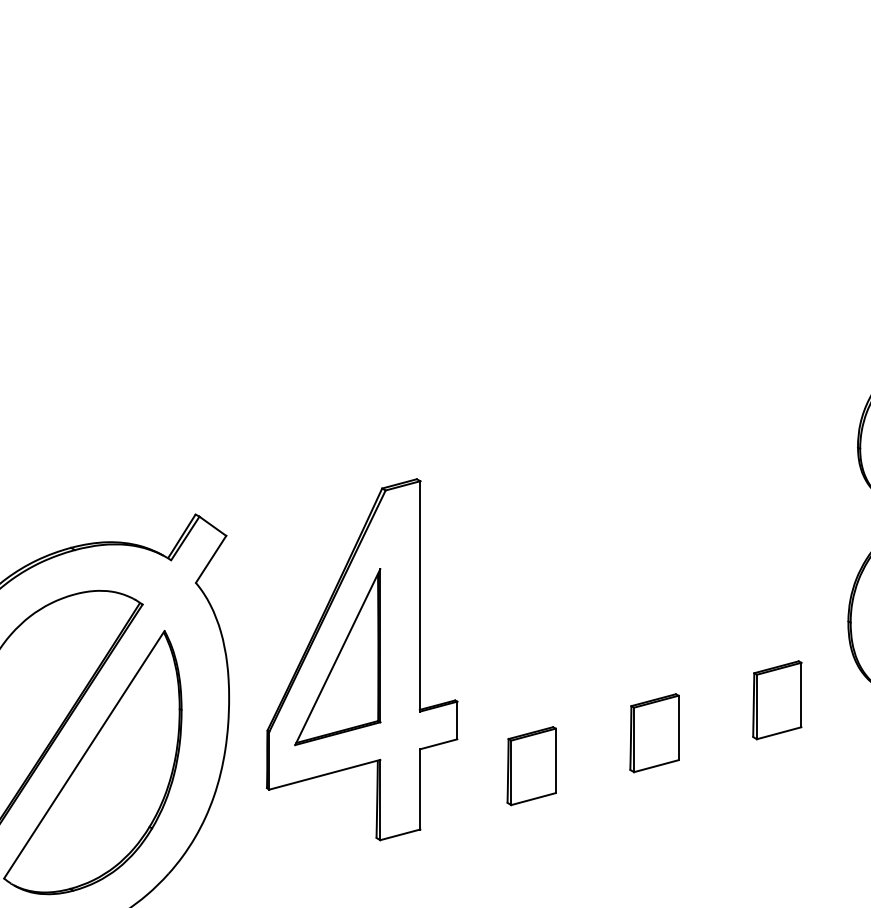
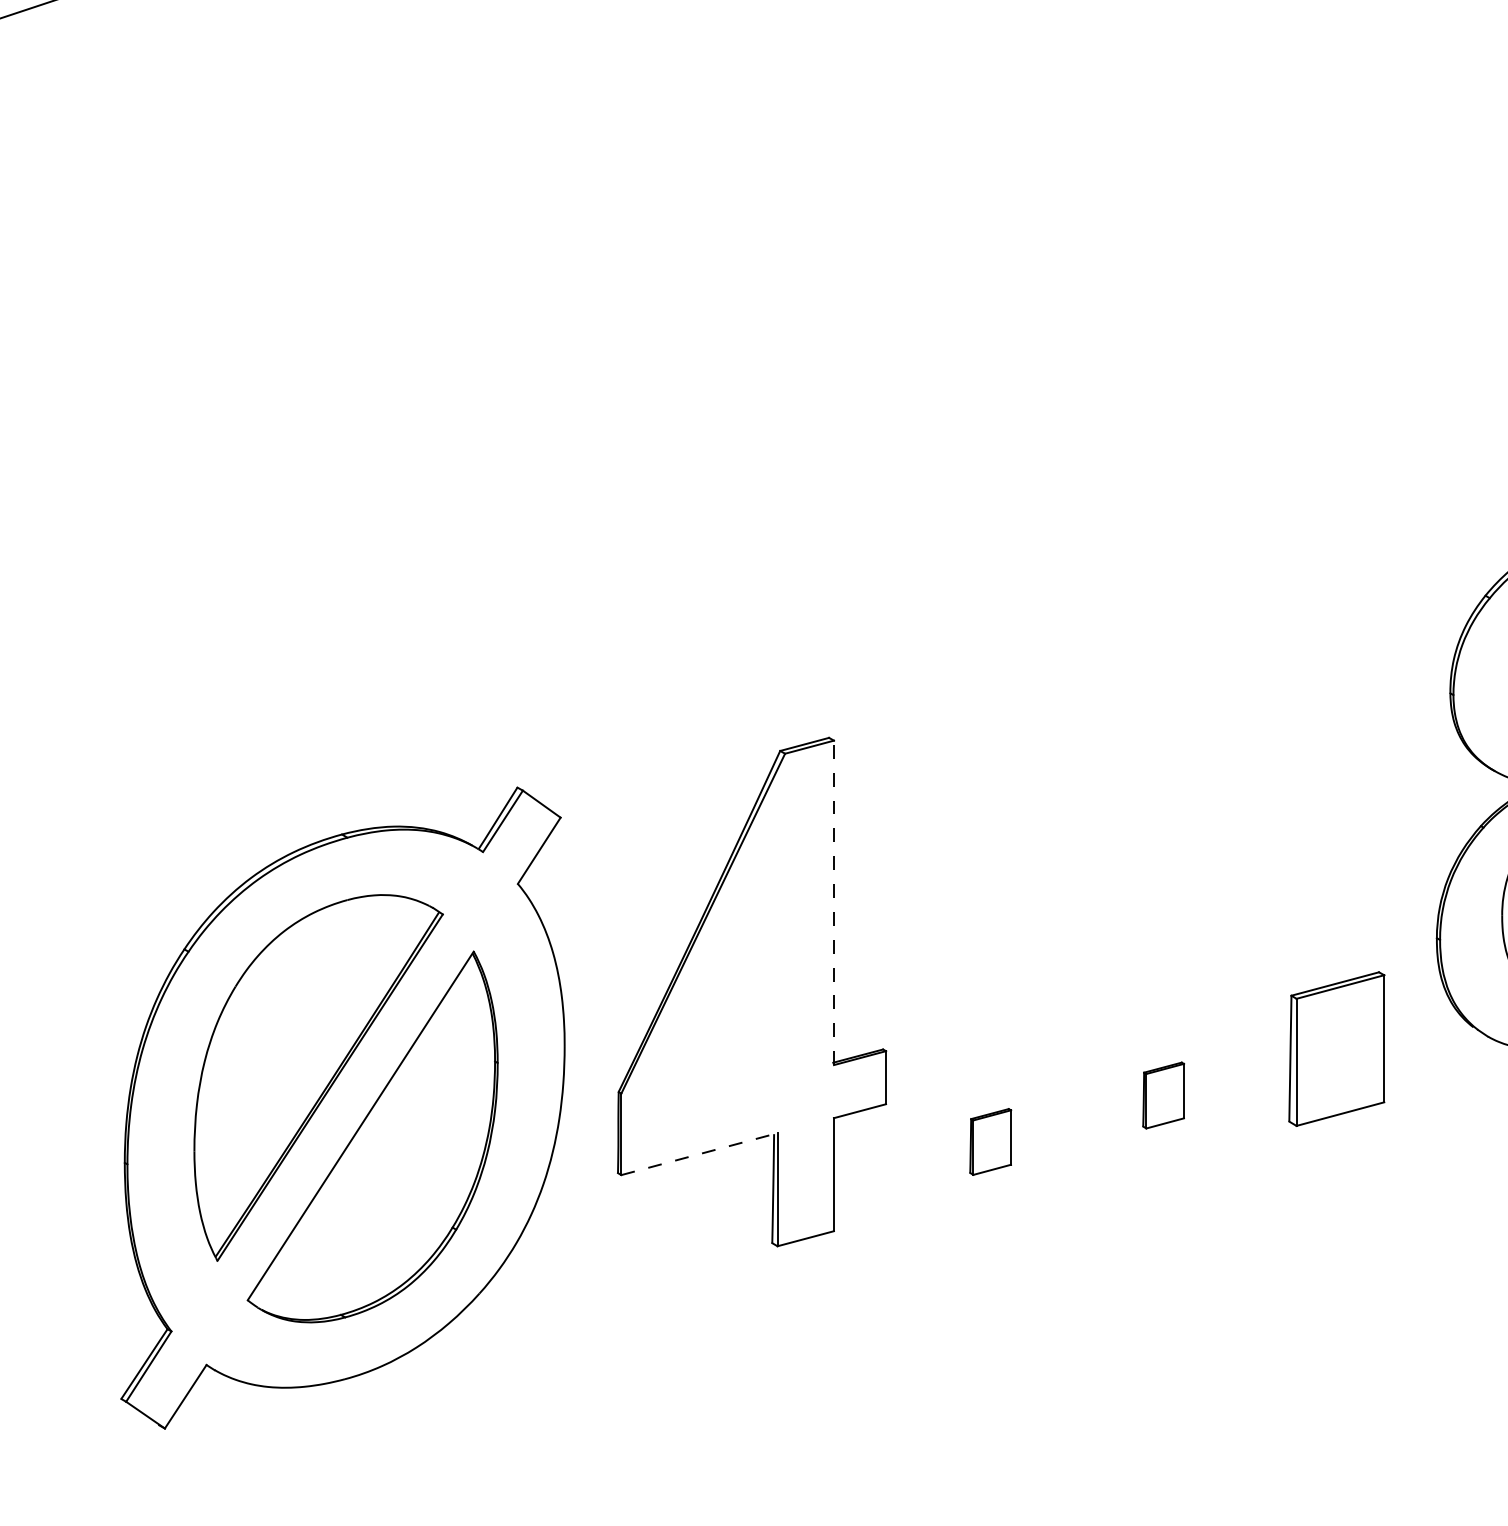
line: (420, 596) -> (833, 902), solid -> dashed
part: (337, 657) -> (717, 988), removed
part: (777, 700) -> (1336, 1049), size x1.4
part: (654, 733) -> (1163, 1095), size x0.6
part: (531, 765) -> (990, 1141), size x0.6
line: (324, 775) -> (699, 1154), solid -> dashed

